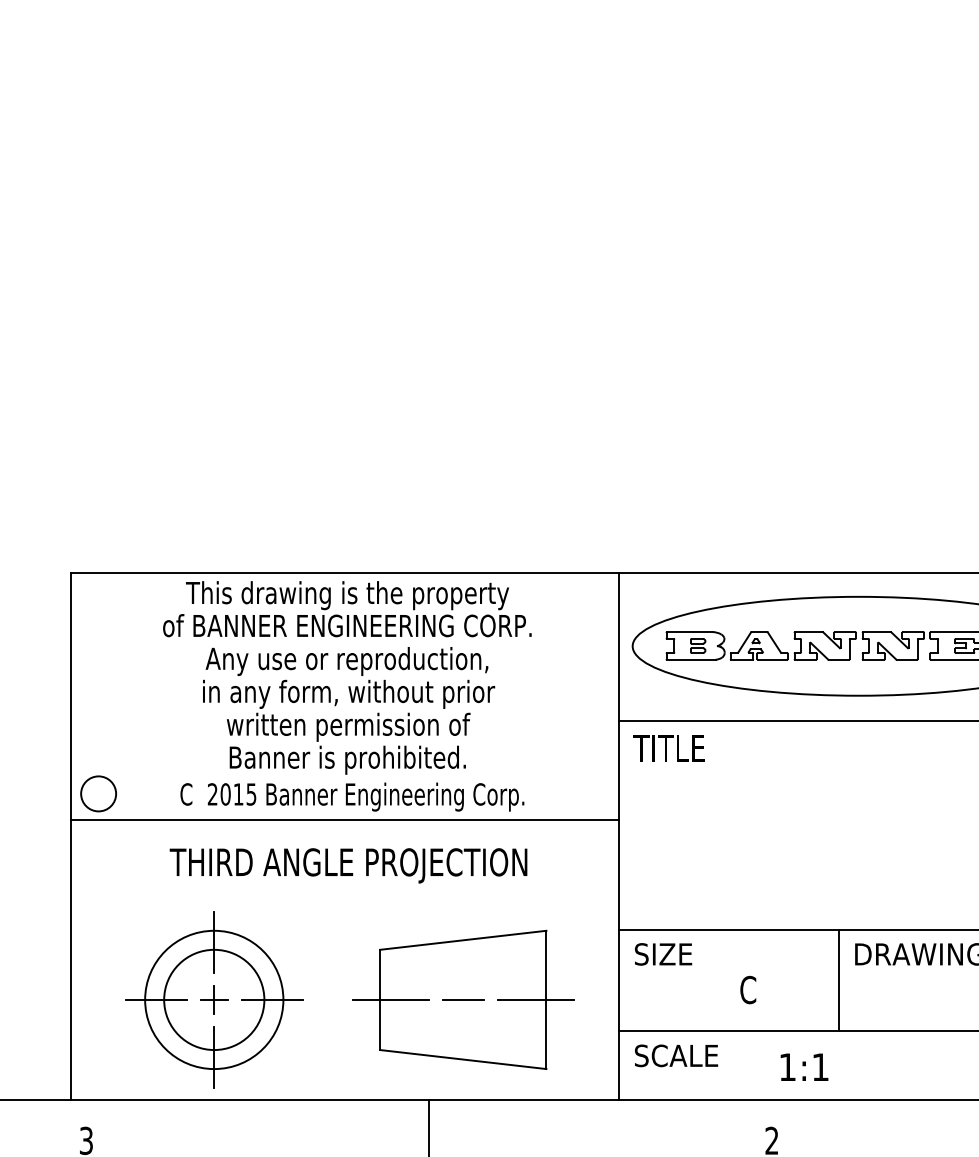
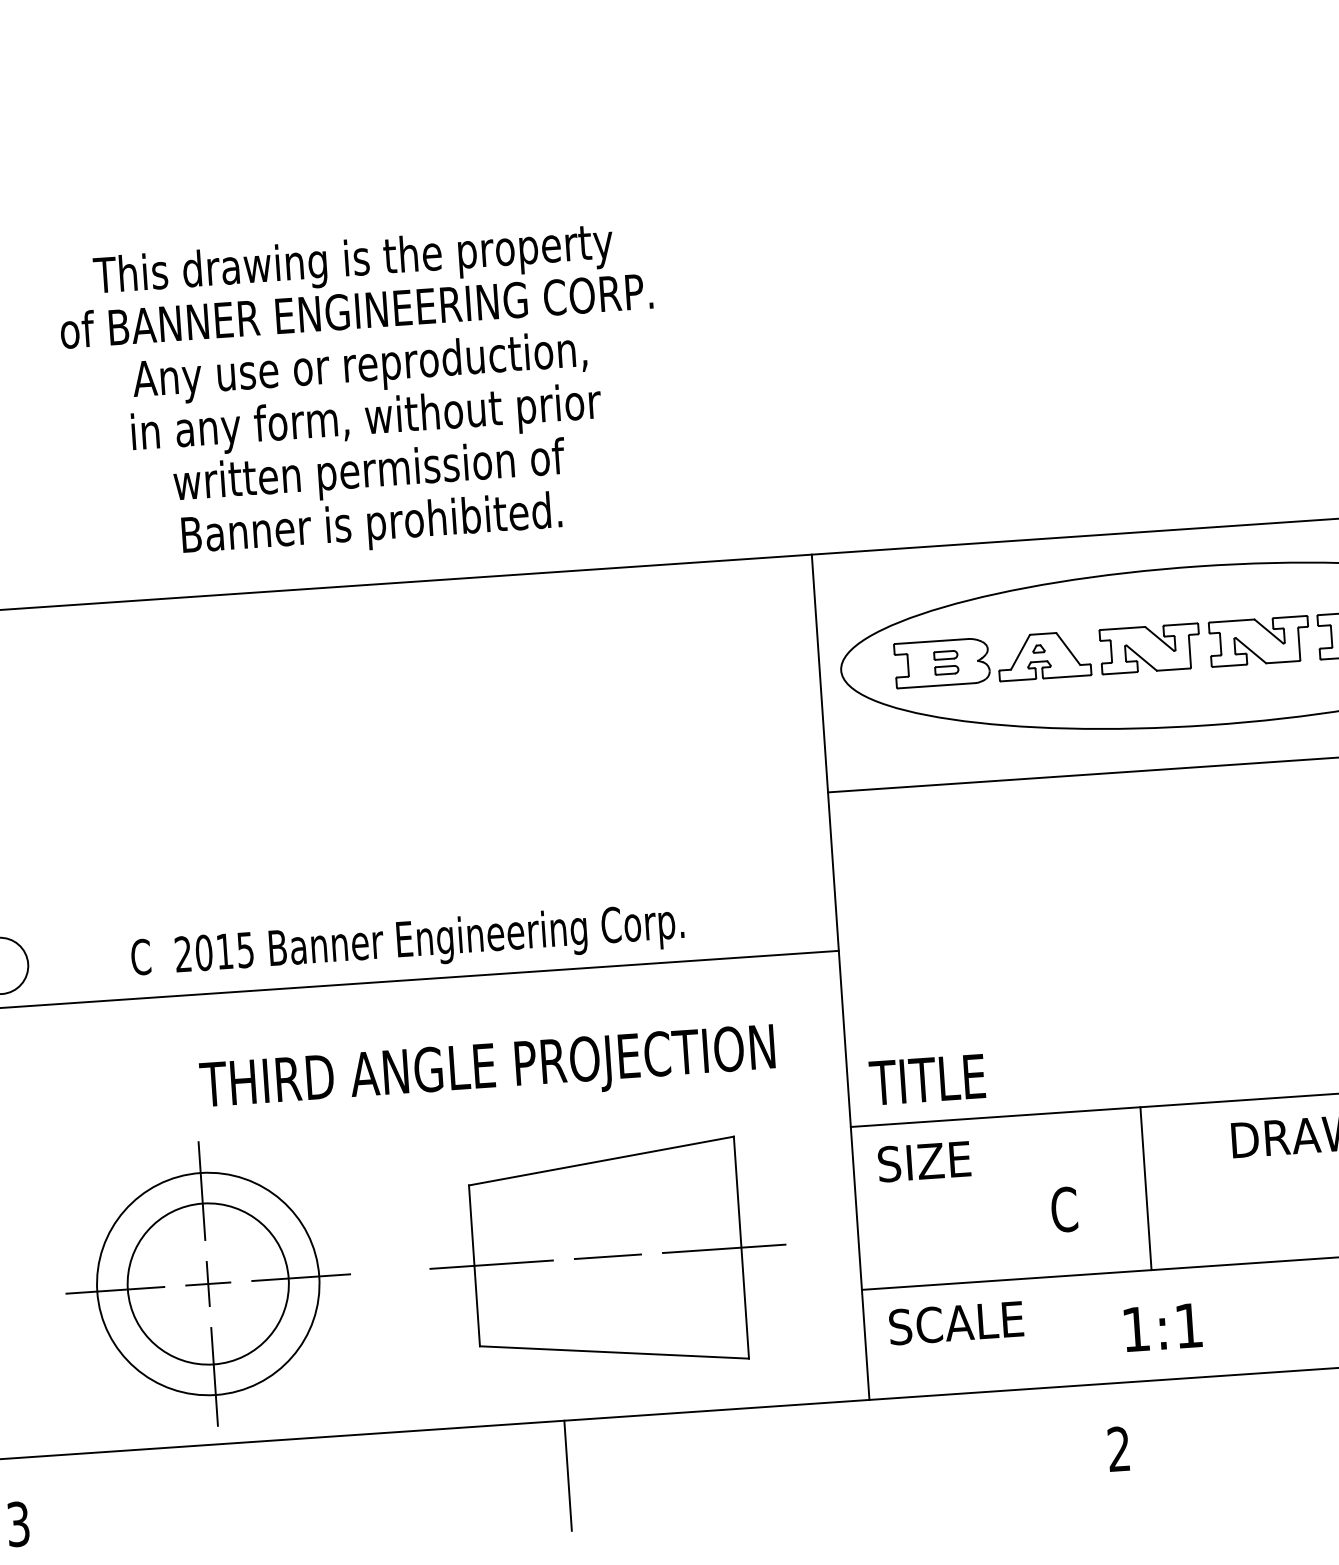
text: (347, 677) -> (362, 393), moved
text: (668, 748) -> (926, 1079), moved
text: (348, 865) -> (487, 1070), moved
line: (838, 980) -> (1145, 1188), moved

